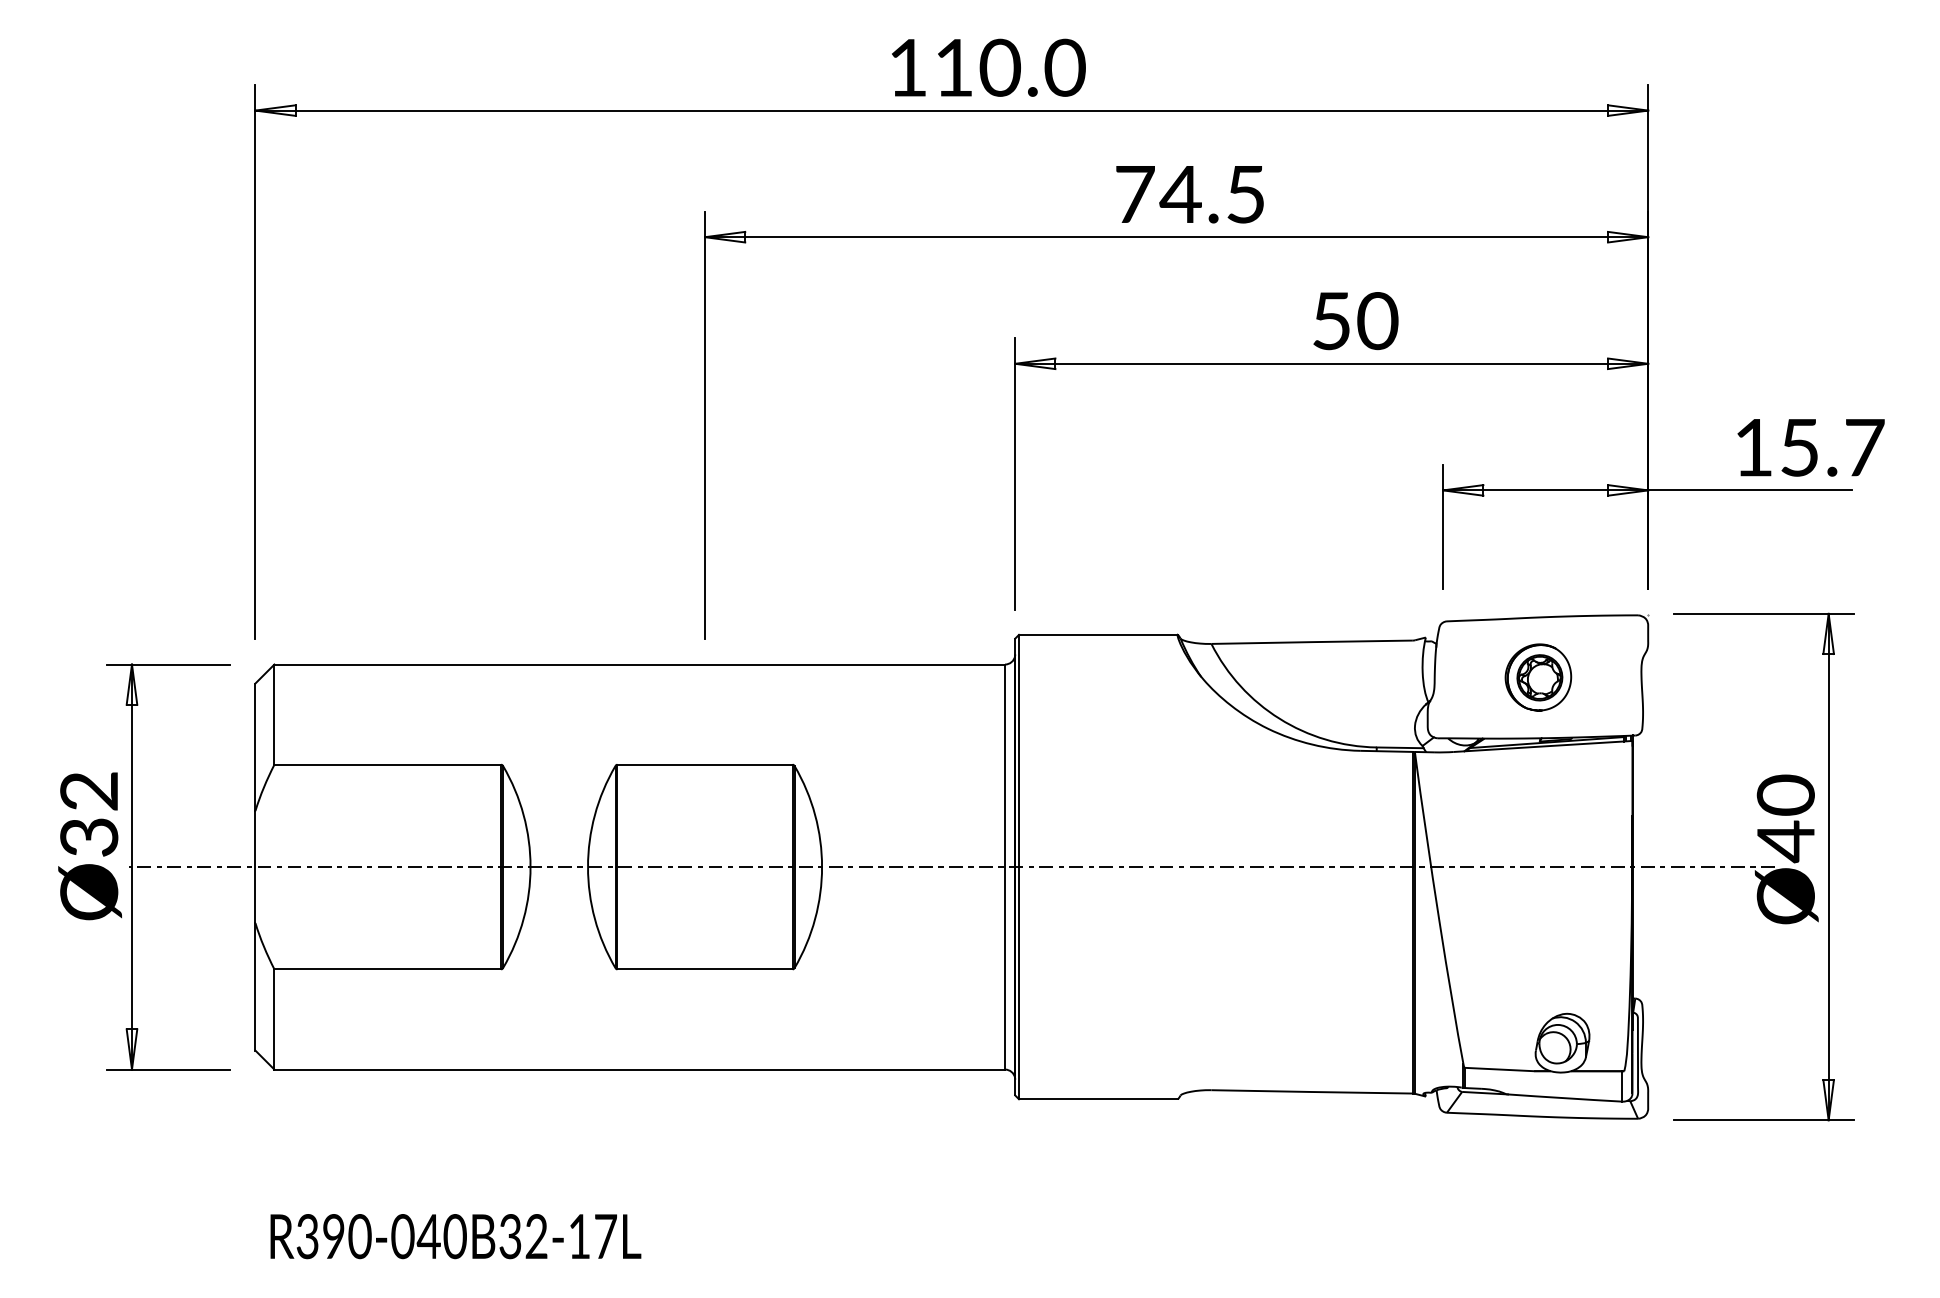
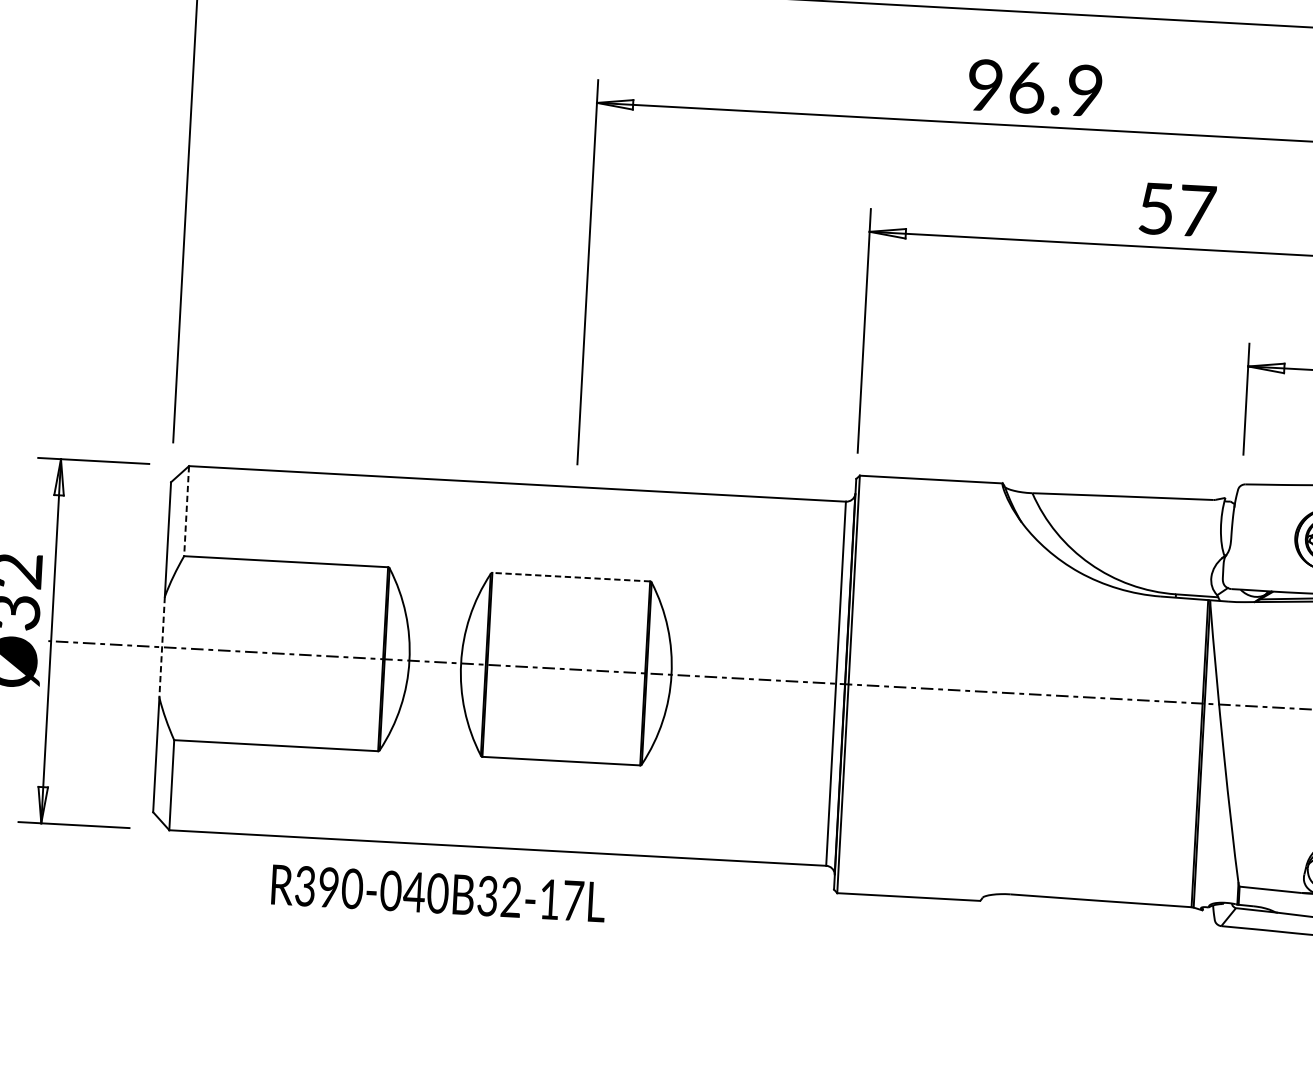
text: (1190, 194) -> (1035, 88), 74.5 -> 96.9
text: (1377, 321) -> (1197, 211), 50 -> 57
line: (274, 715) -> (186, 511), solid -> dashed
line: (705, 764) -> (571, 576), solid -> dashed
line: (255, 867) -> (162, 647), solid -> dashed
text: (455, 1236) -> (438, 893), moved

